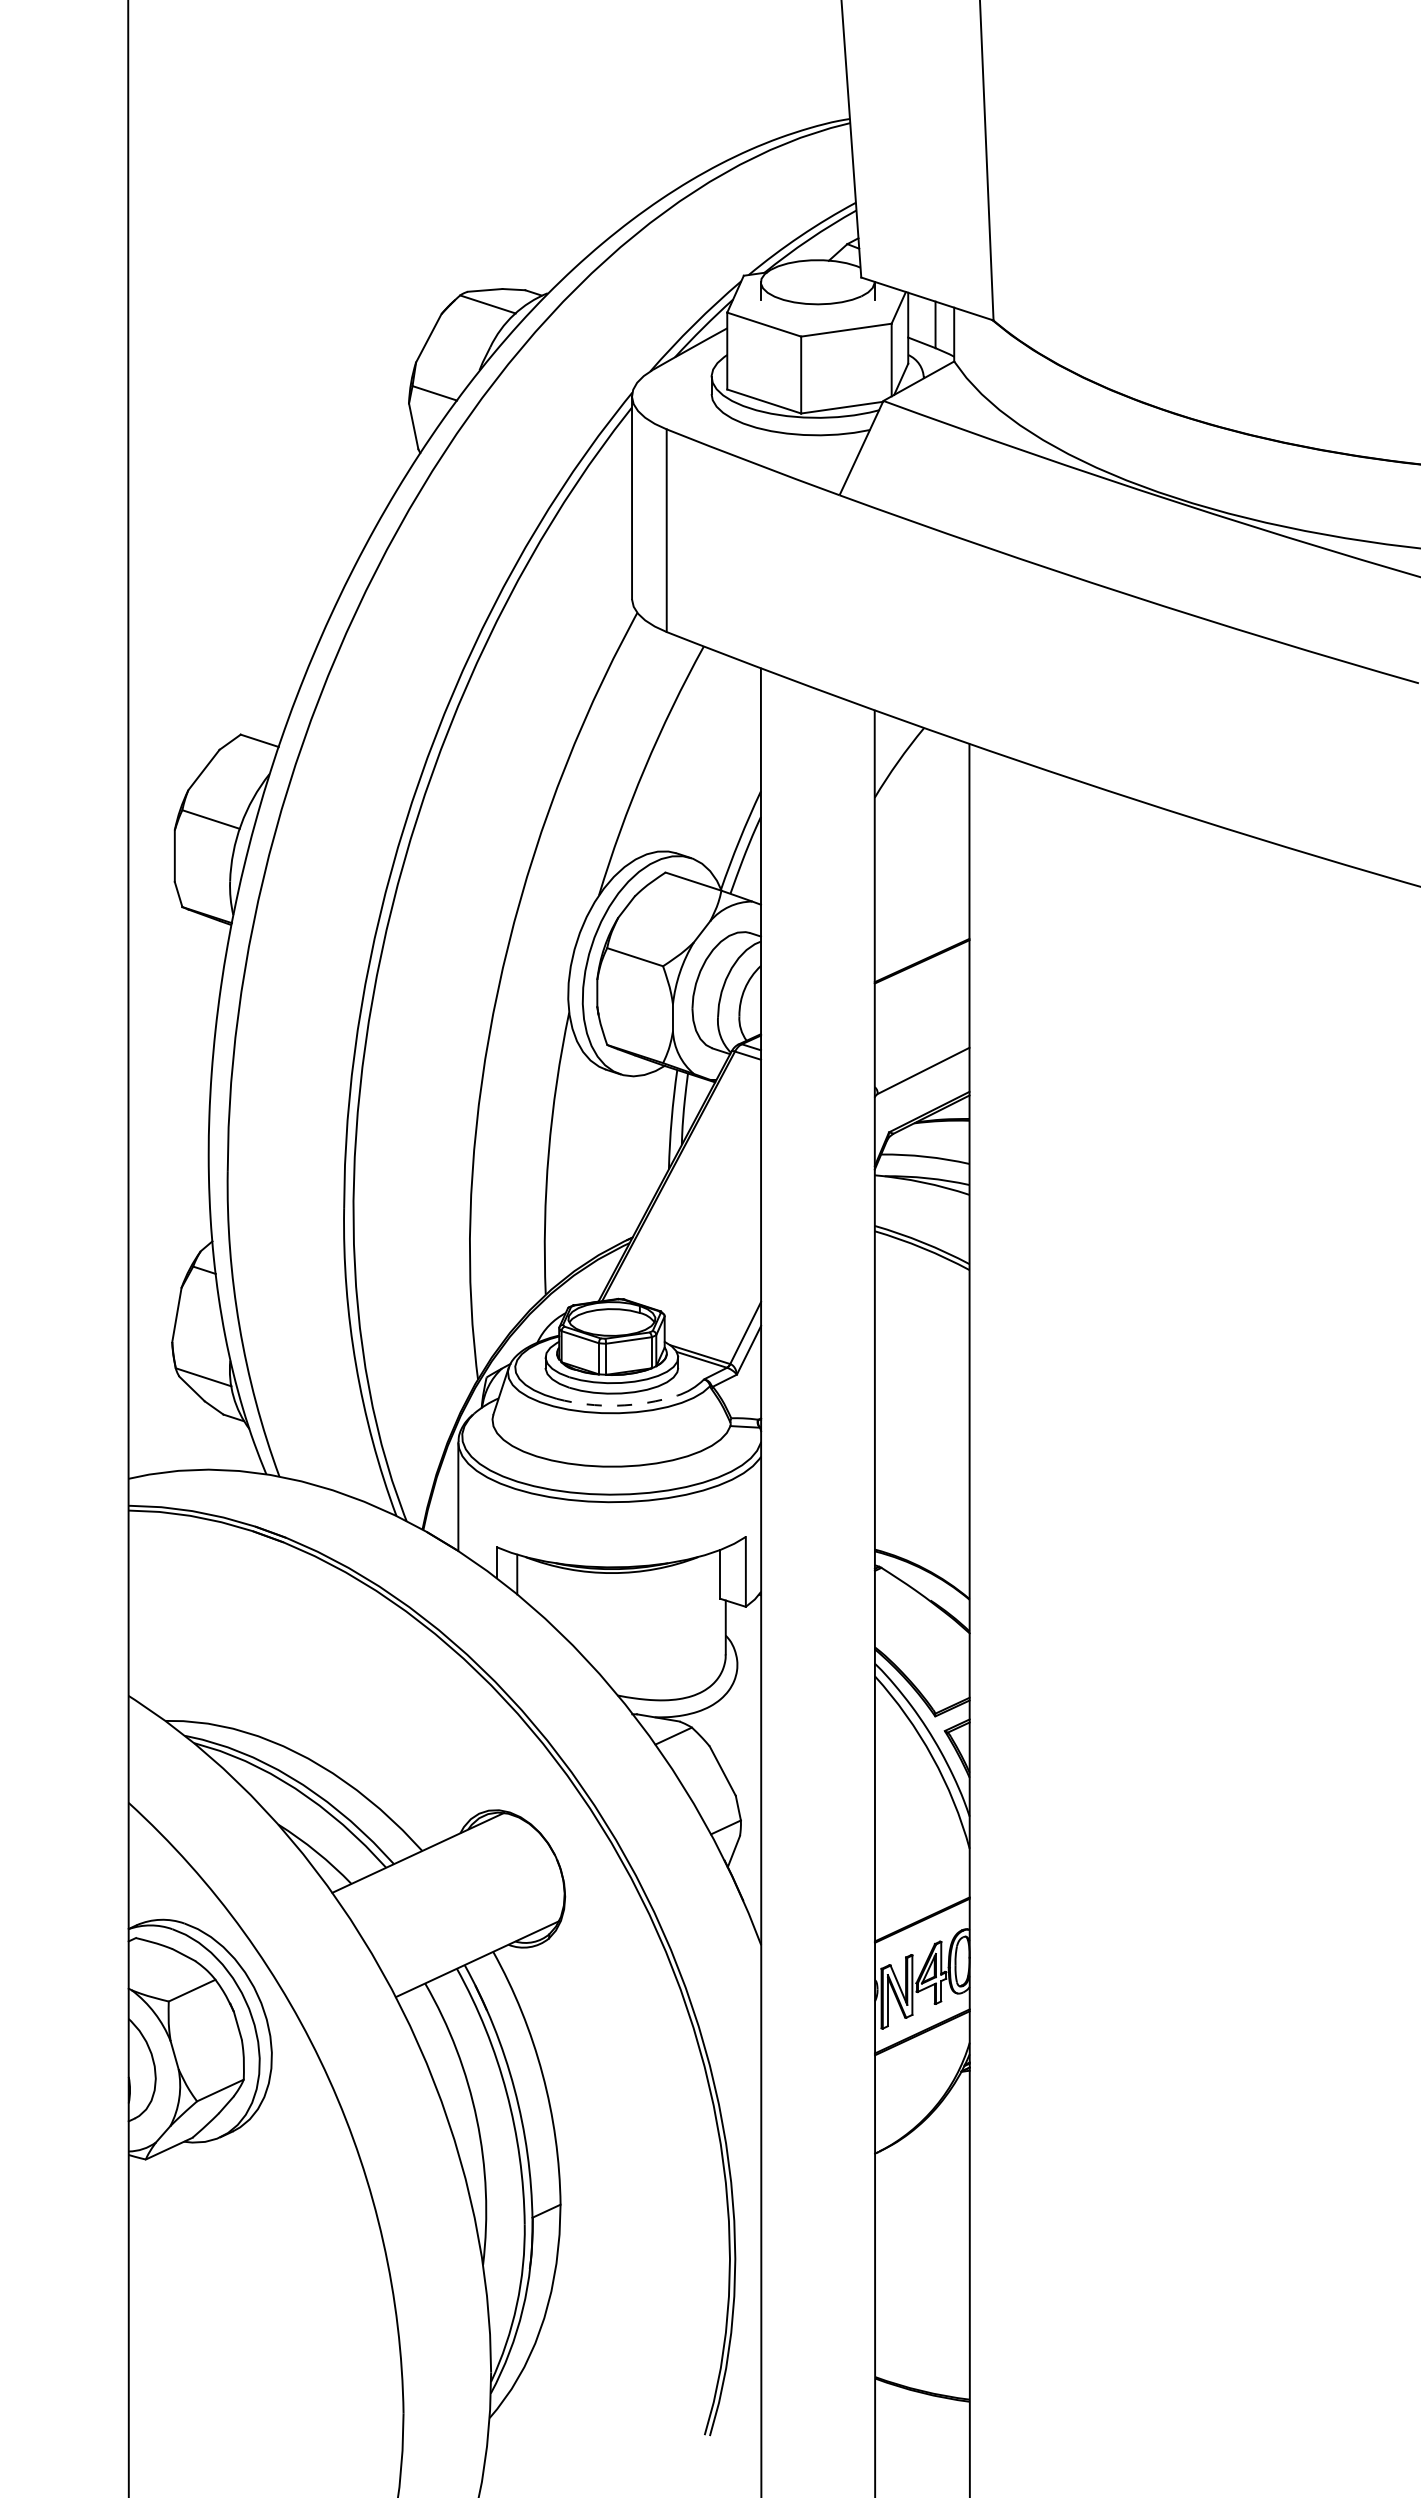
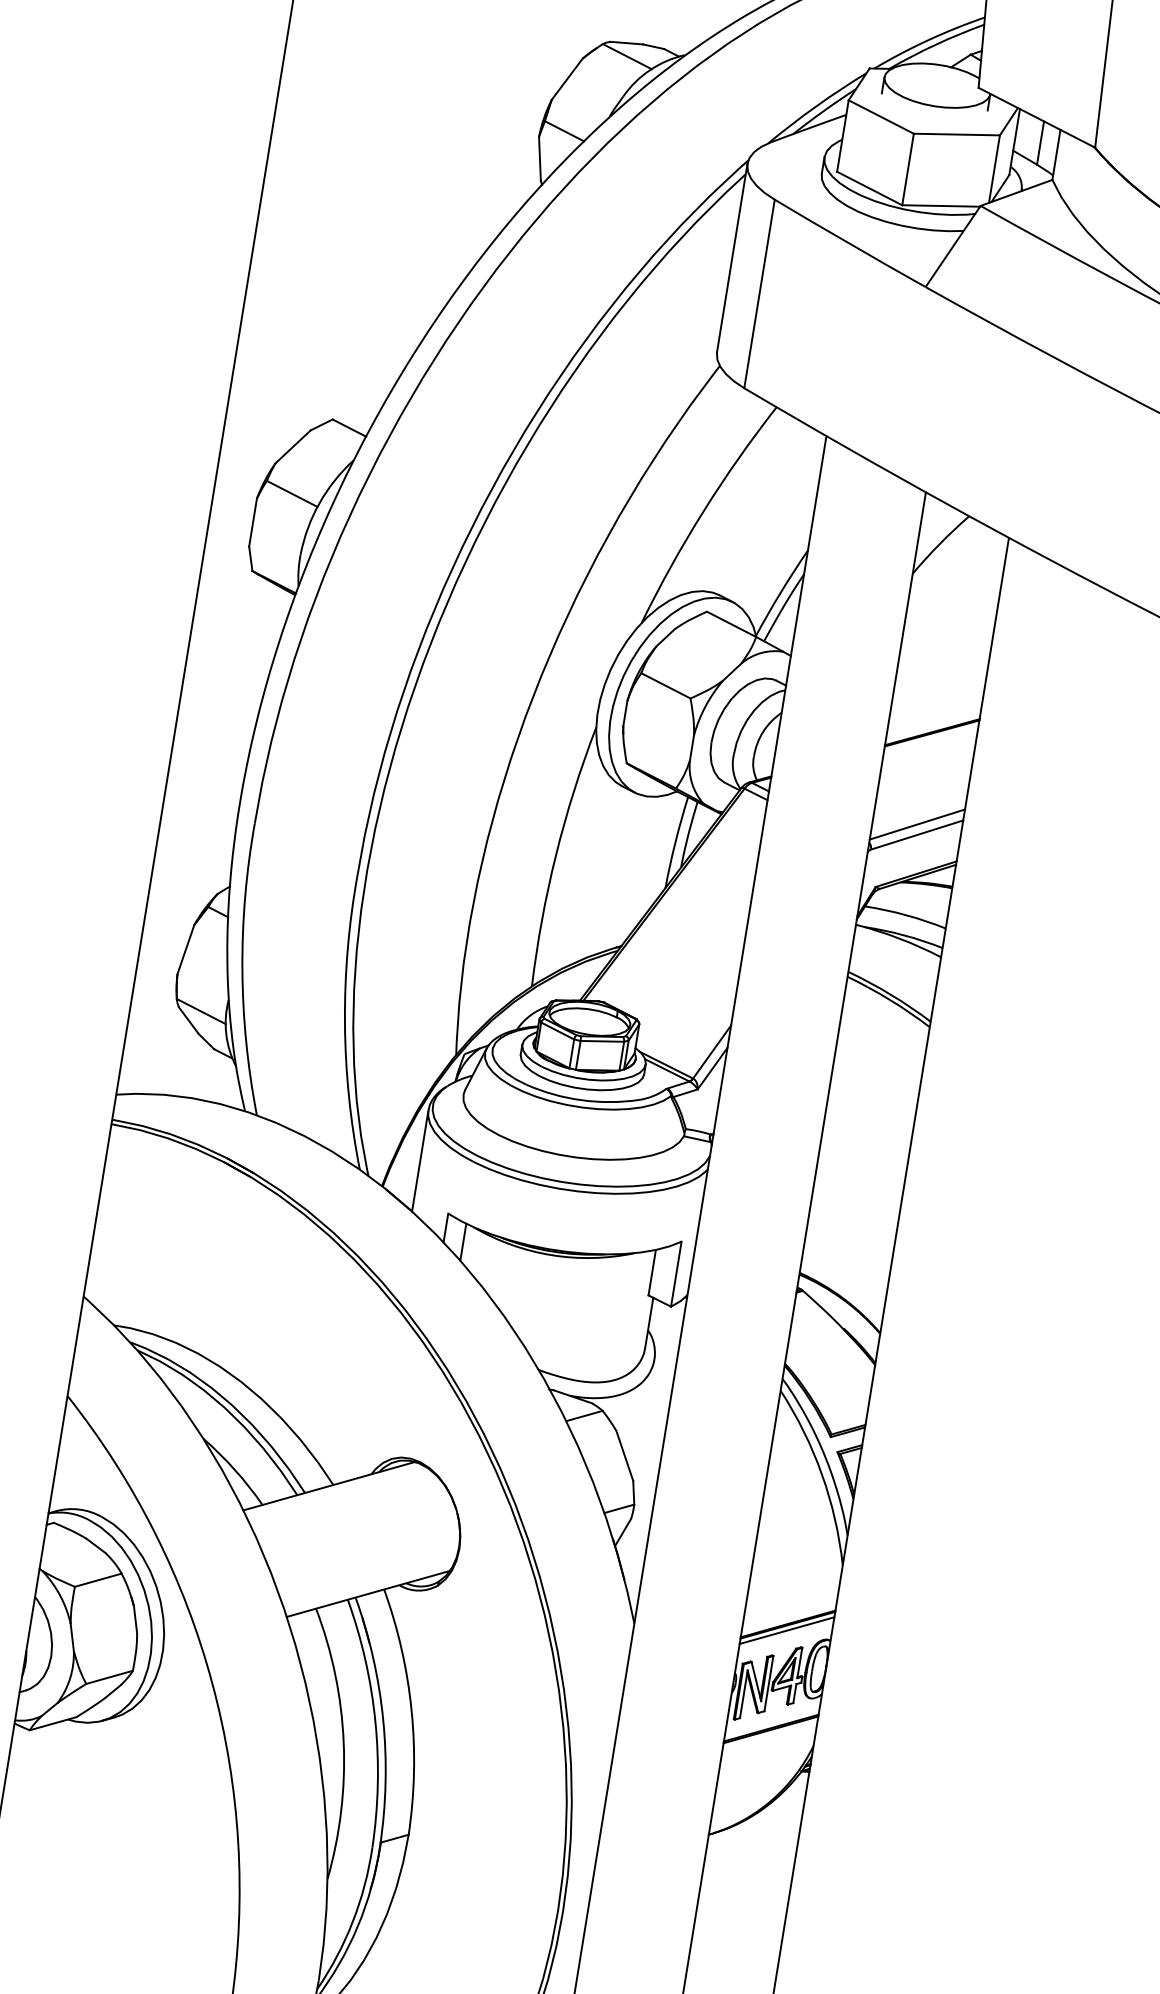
line: (921, 1059) -> (916, 824), added
arc: (617, 1405) -> (582, 1100), dashed -> solid
line: (922, 1926) -> (787, 1630), added

